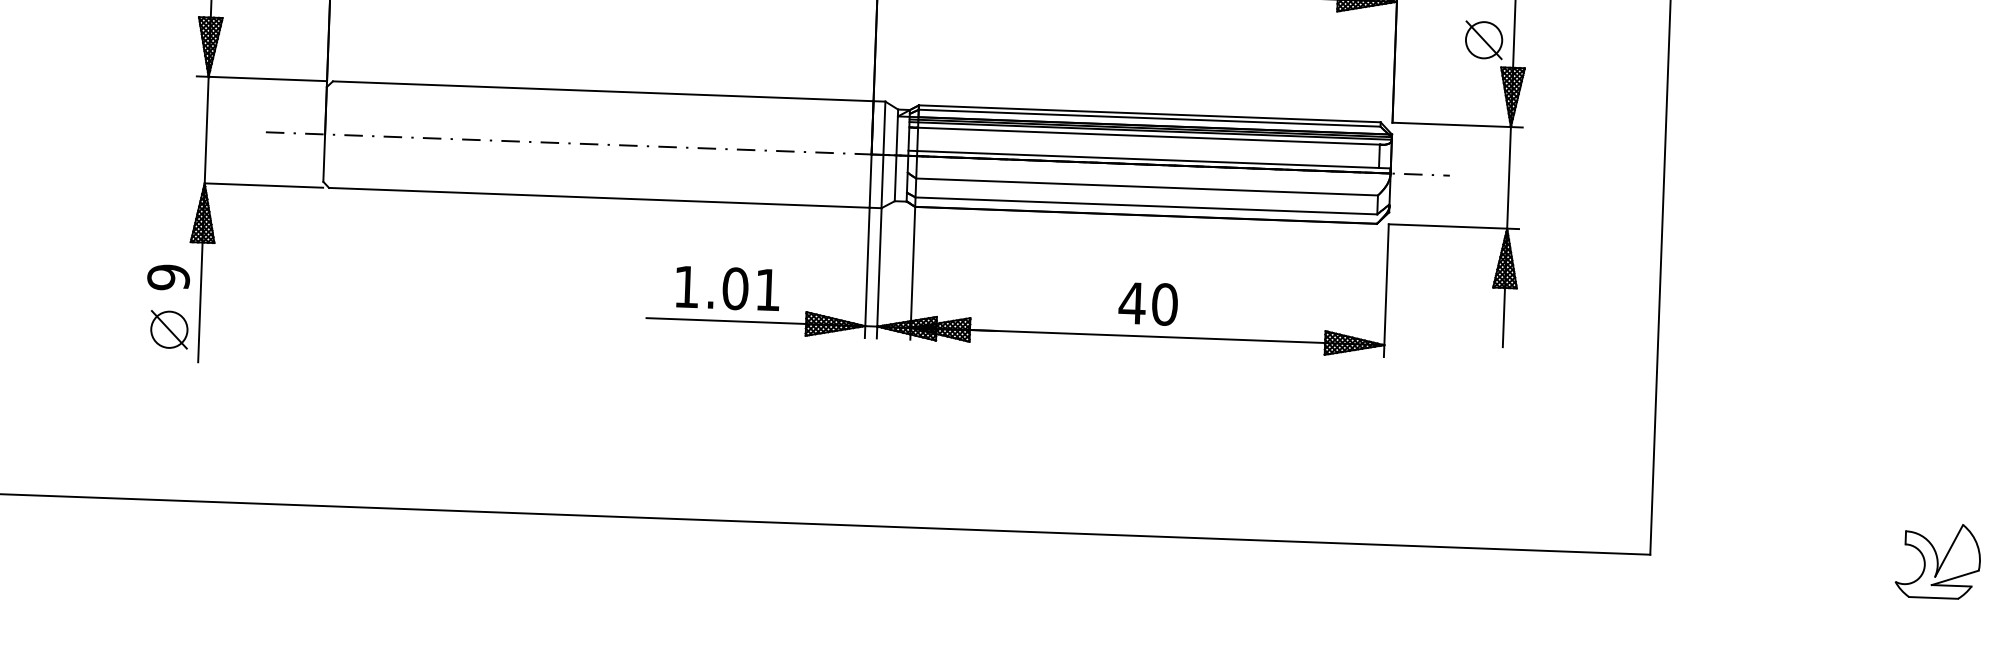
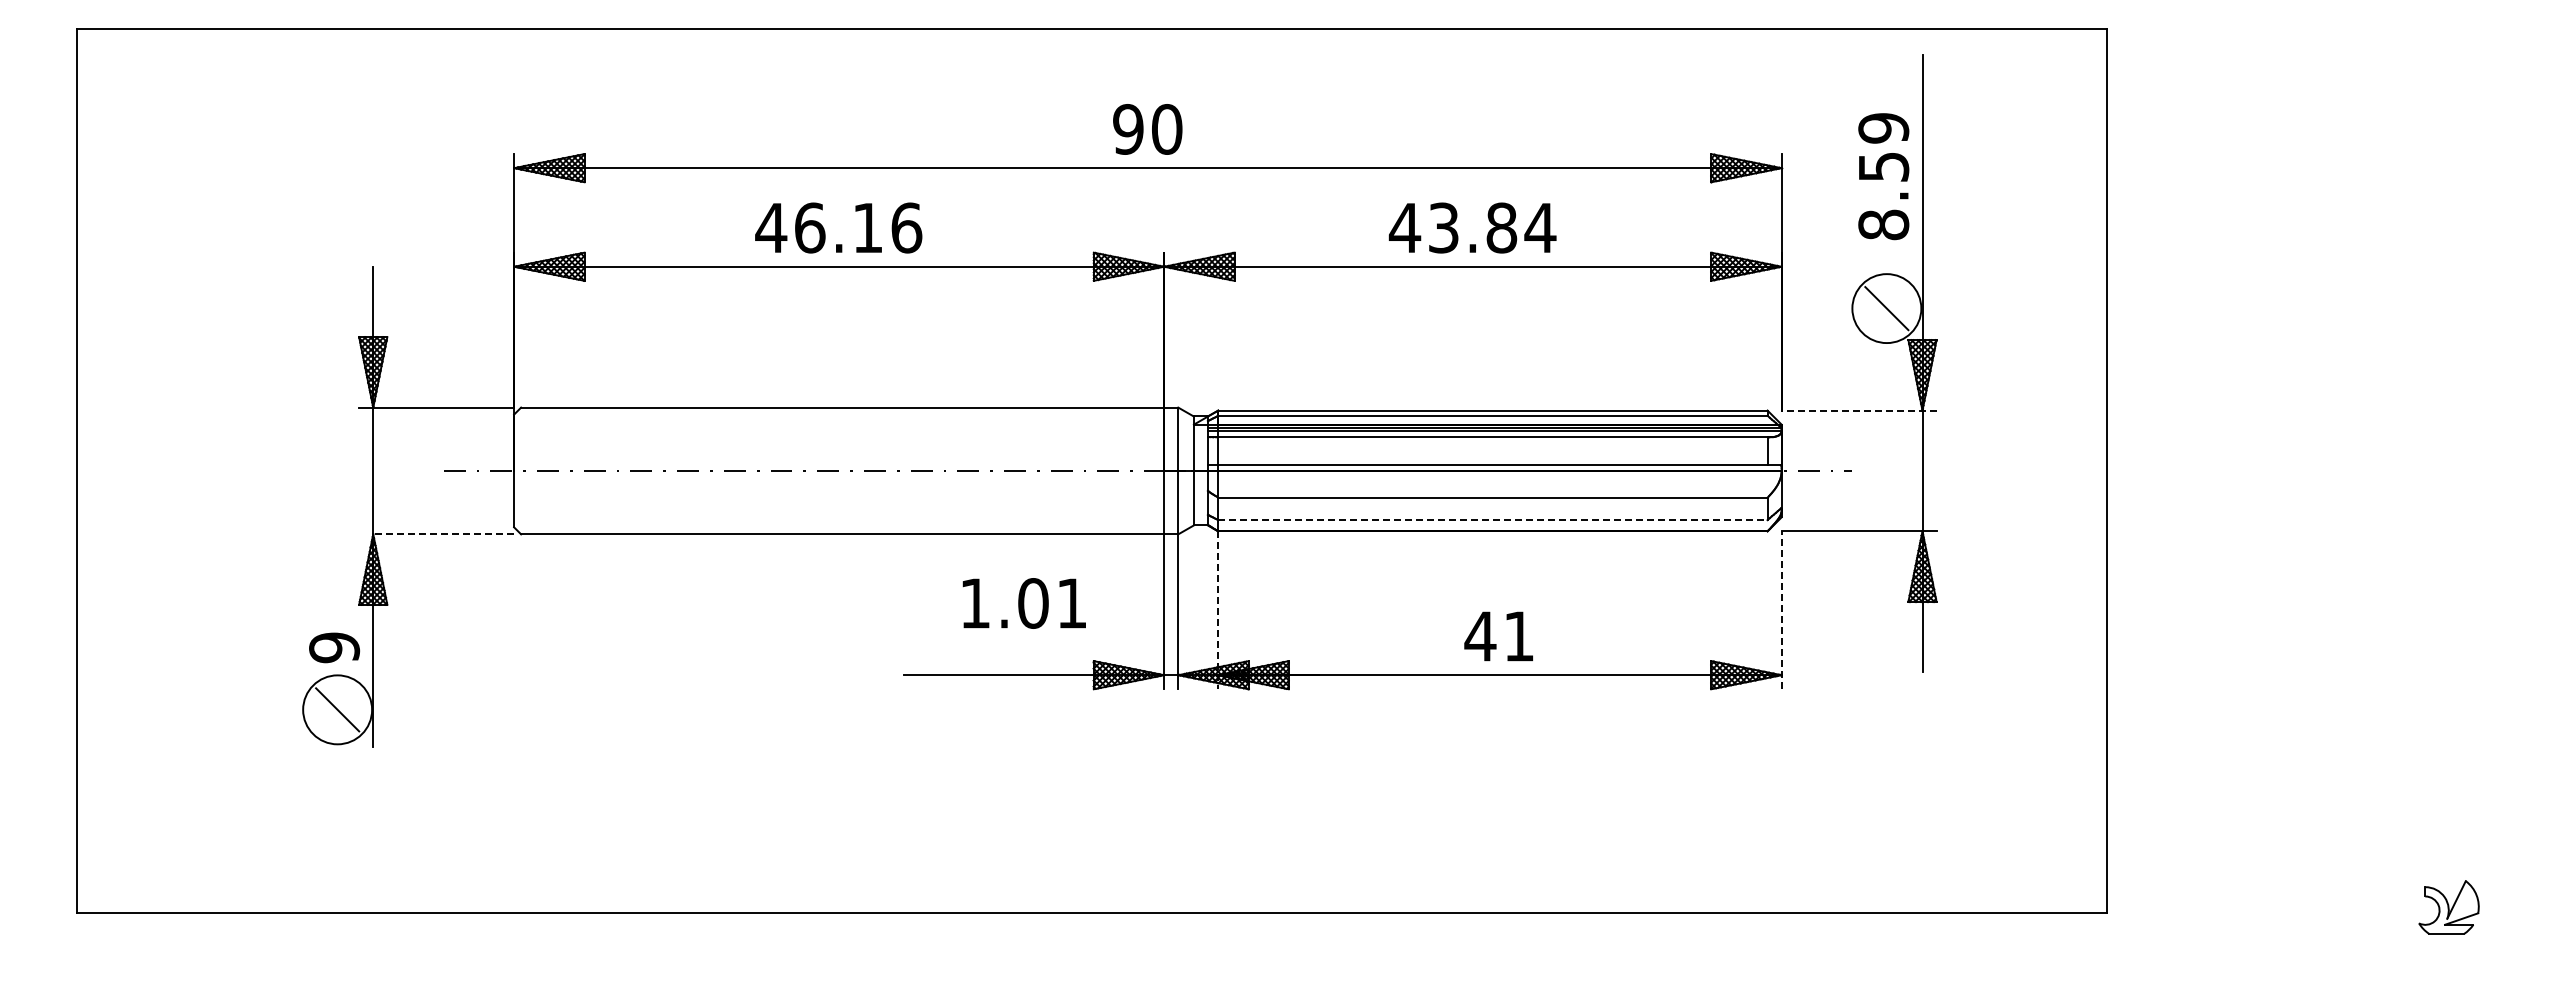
circle: (1483, 40) -> (1886, 308), size x1.6
line: (1457, 125) -> (1858, 410), solid -> dashed
line: (263, 185) -> (443, 534), solid -> dashed
line: (1146, 206) -> (1492, 520), solid -> dashed
line: (912, 273) -> (1218, 610), solid -> dashed
text: (727, 288) -> (1023, 603), moved
line: (1386, 290) -> (1781, 610), solid -> dashed
text: (1165, 304) -> (1519, 636), 40 -> 41
circle: (169, 329) -> (337, 709), size x1.6
part: (1937, 561) -> (2448, 907), size x0.6

